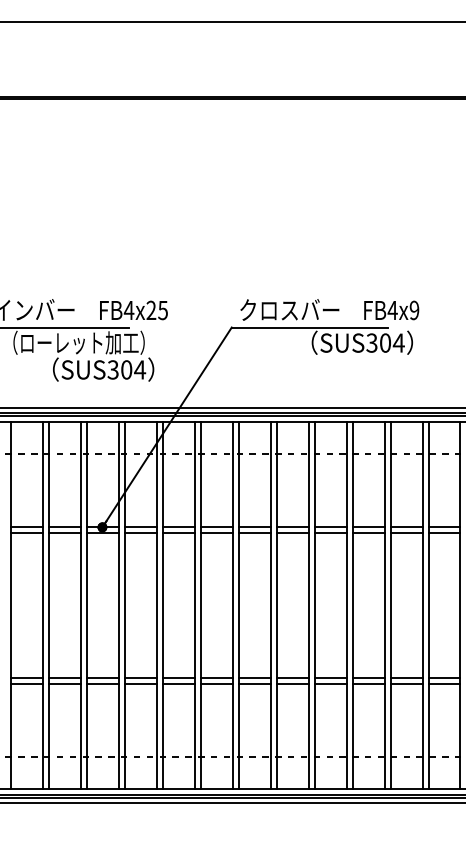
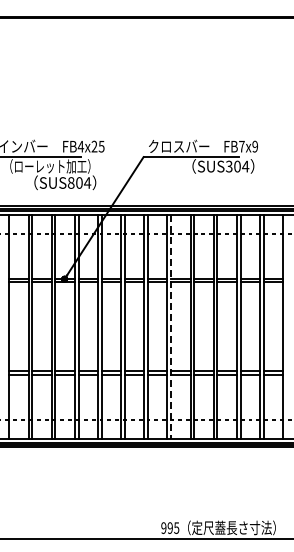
text: (392, 310) -> (241, 146), FB4x9 -> FB7x9
text: (112, 369) -> (70, 182), SUS304 -> SUS804
line: (277, 606) -> (171, 327), solid -> dashed

